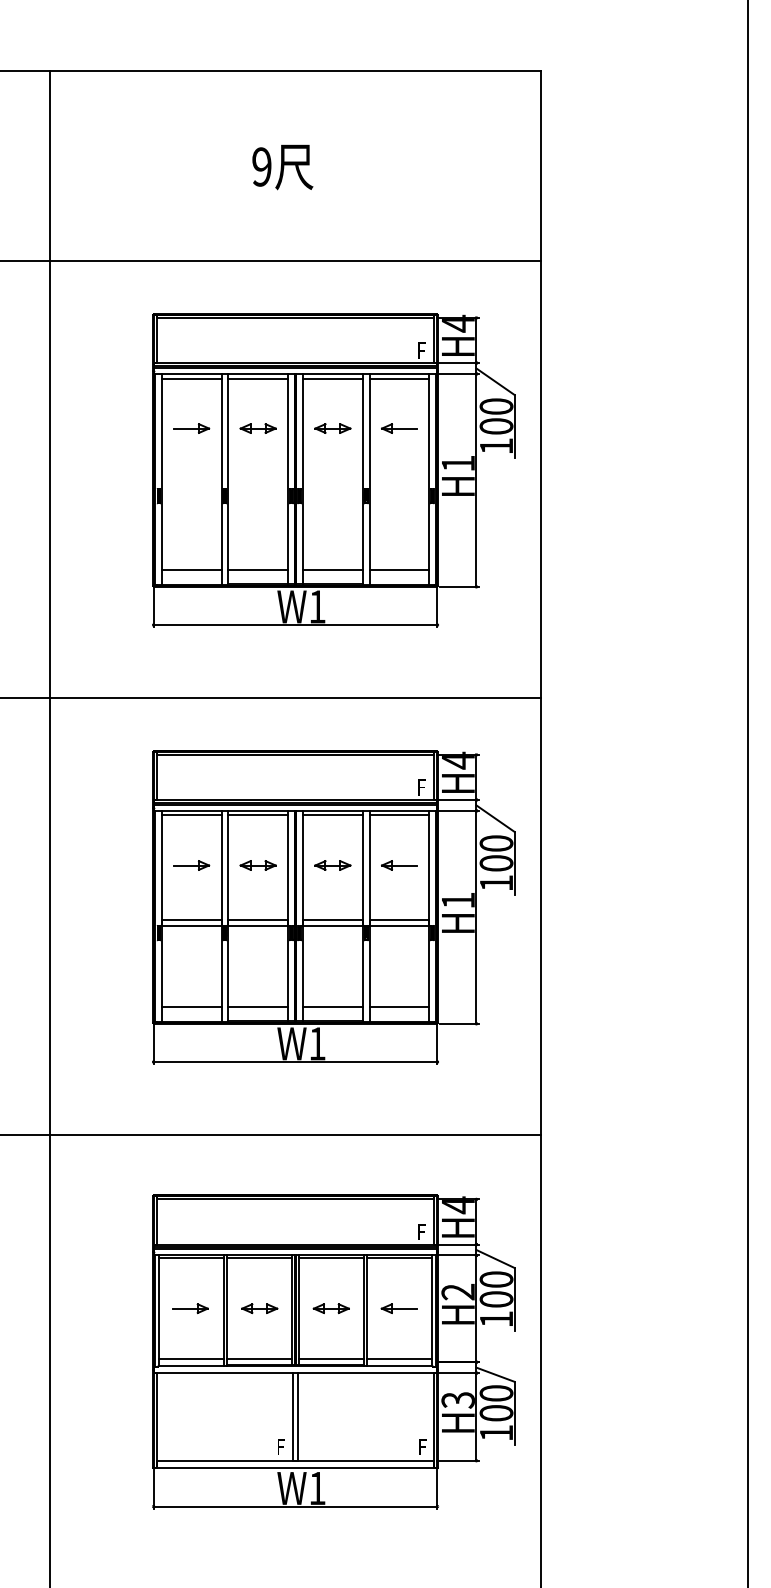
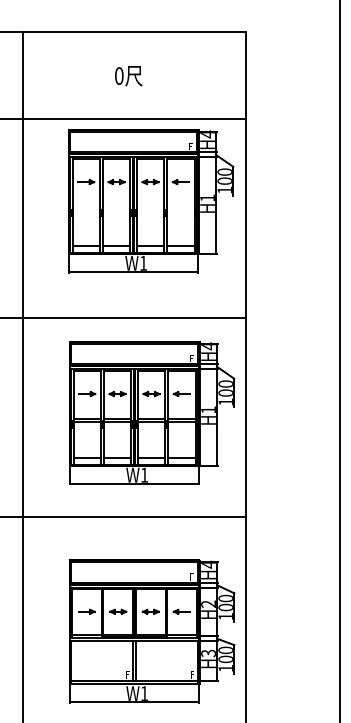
text: (262, 165) -> (119, 75), 9 -> 0
part: (334, 471) -> (151, 201), moved
part: (334, 1351) -> (152, 631), moved

